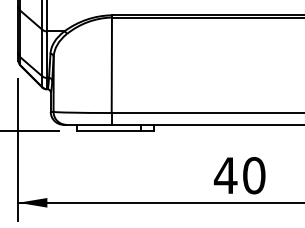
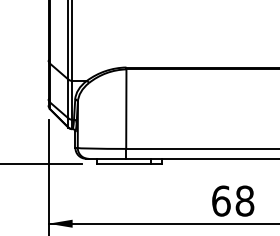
text: (239, 174) -> (232, 200), 40 -> 68

